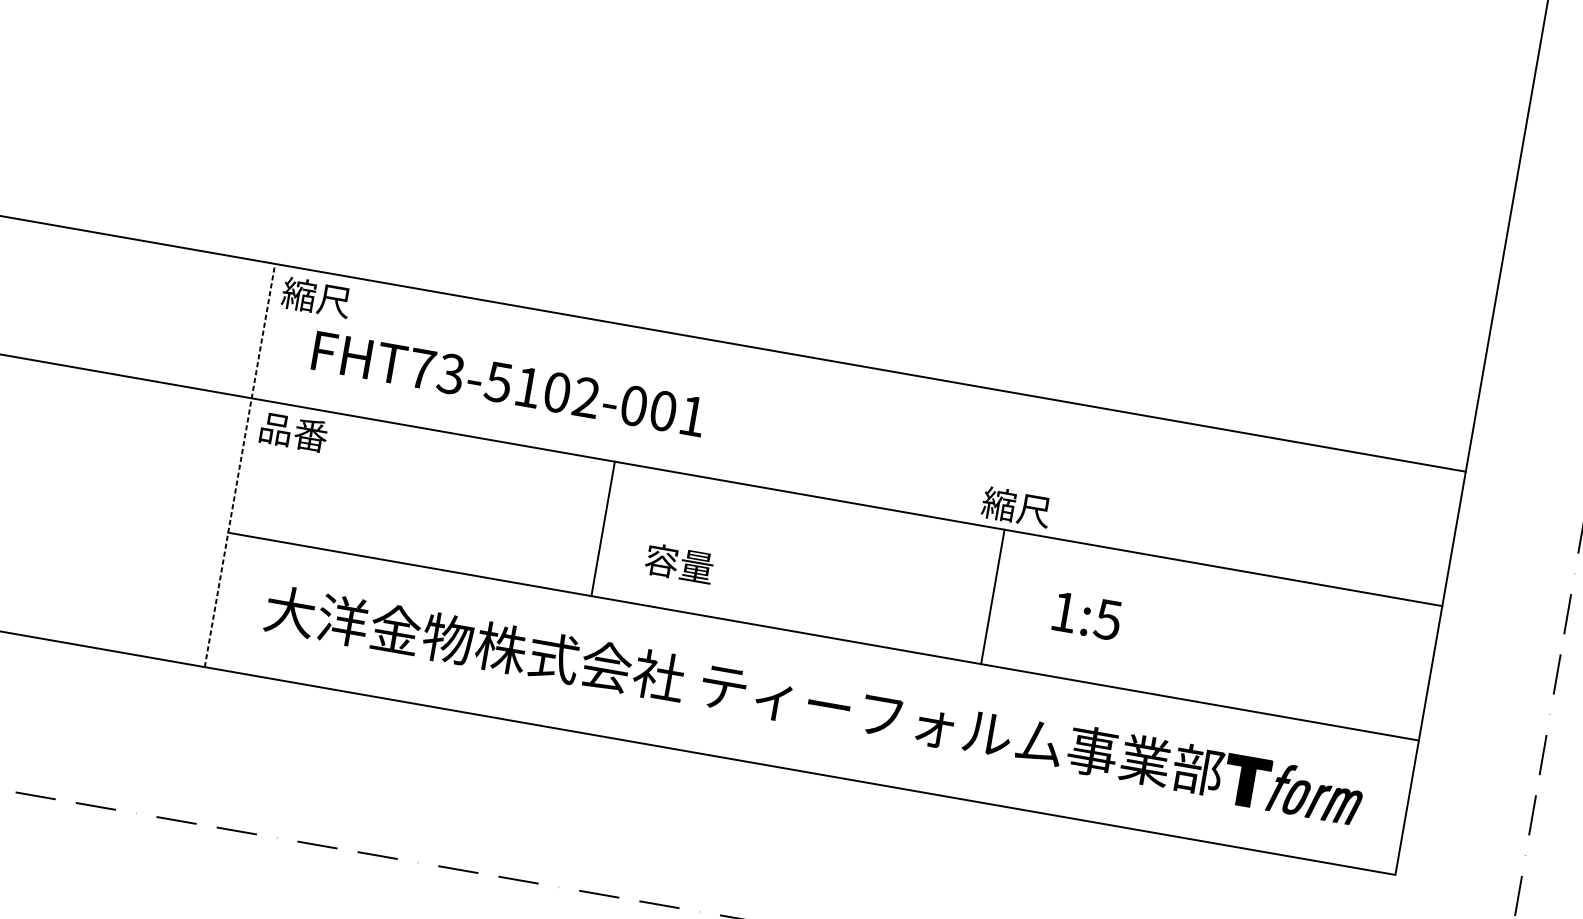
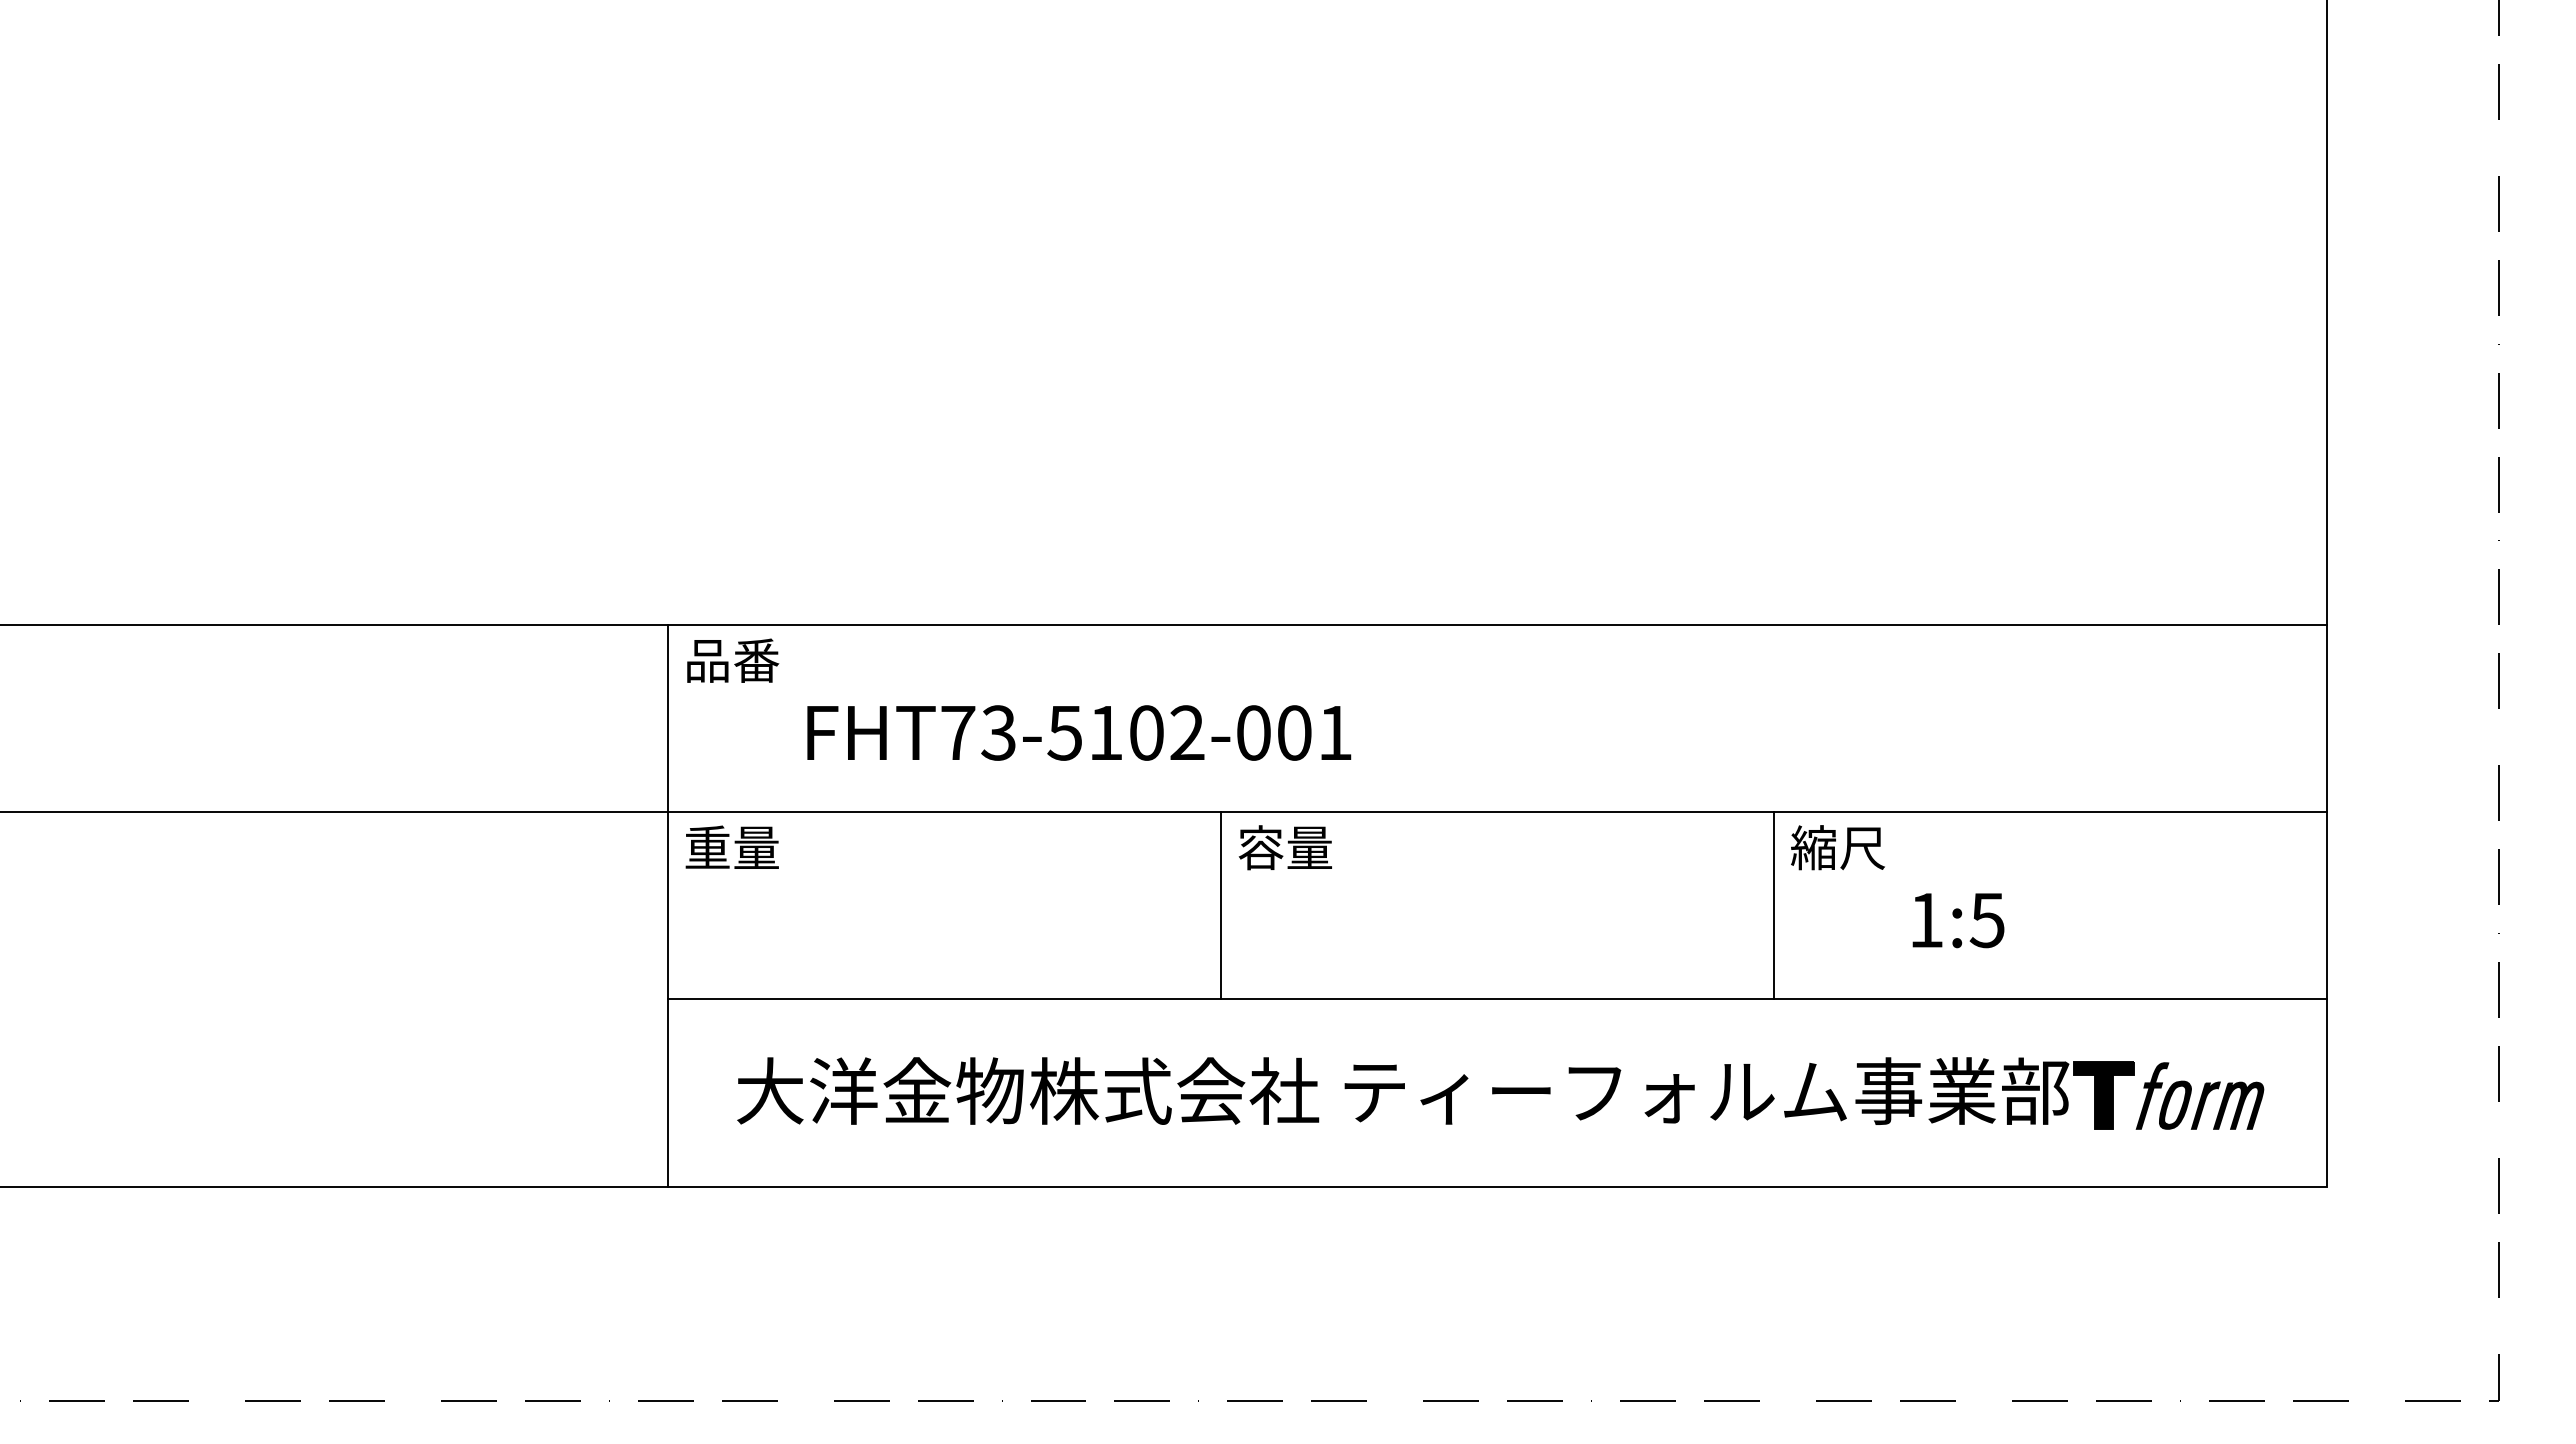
text: (316, 296) -> (731, 659), 縮尺 -> 品番
text: (509, 383) -> (1079, 732), moved
text: (293, 431) -> (732, 847), 品番 -> 重量
line: (239, 465) -> (667, 905), dashed -> solid
text: (1016, 507) -> (1837, 847), moved
line: (602, 528) -> (1220, 905), moved
text: (678, 563) -> (1284, 847), moved
line: (993, 596) -> (1774, 905), moved
text: (1087, 616) -> (1958, 920), moved

